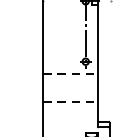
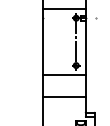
line: (70, 74) -> (64, 75), dashed -> solid
line: (70, 102) -> (64, 97), dashed -> solid

